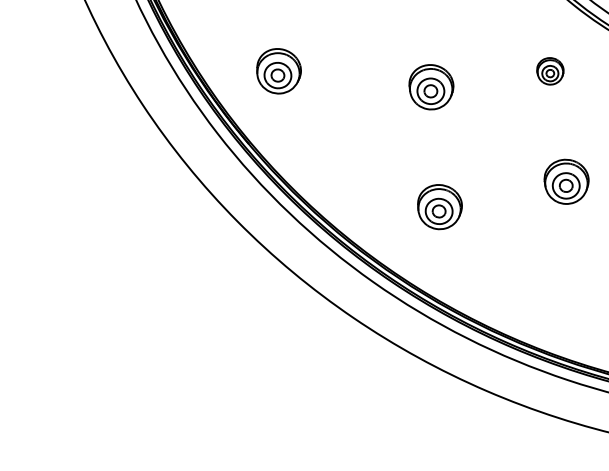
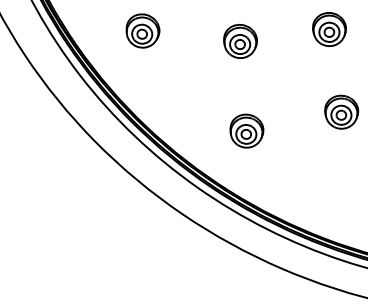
part: (278, 71) -> (142, 31), moved
part: (550, 71) -> (329, 29), size x1.67

